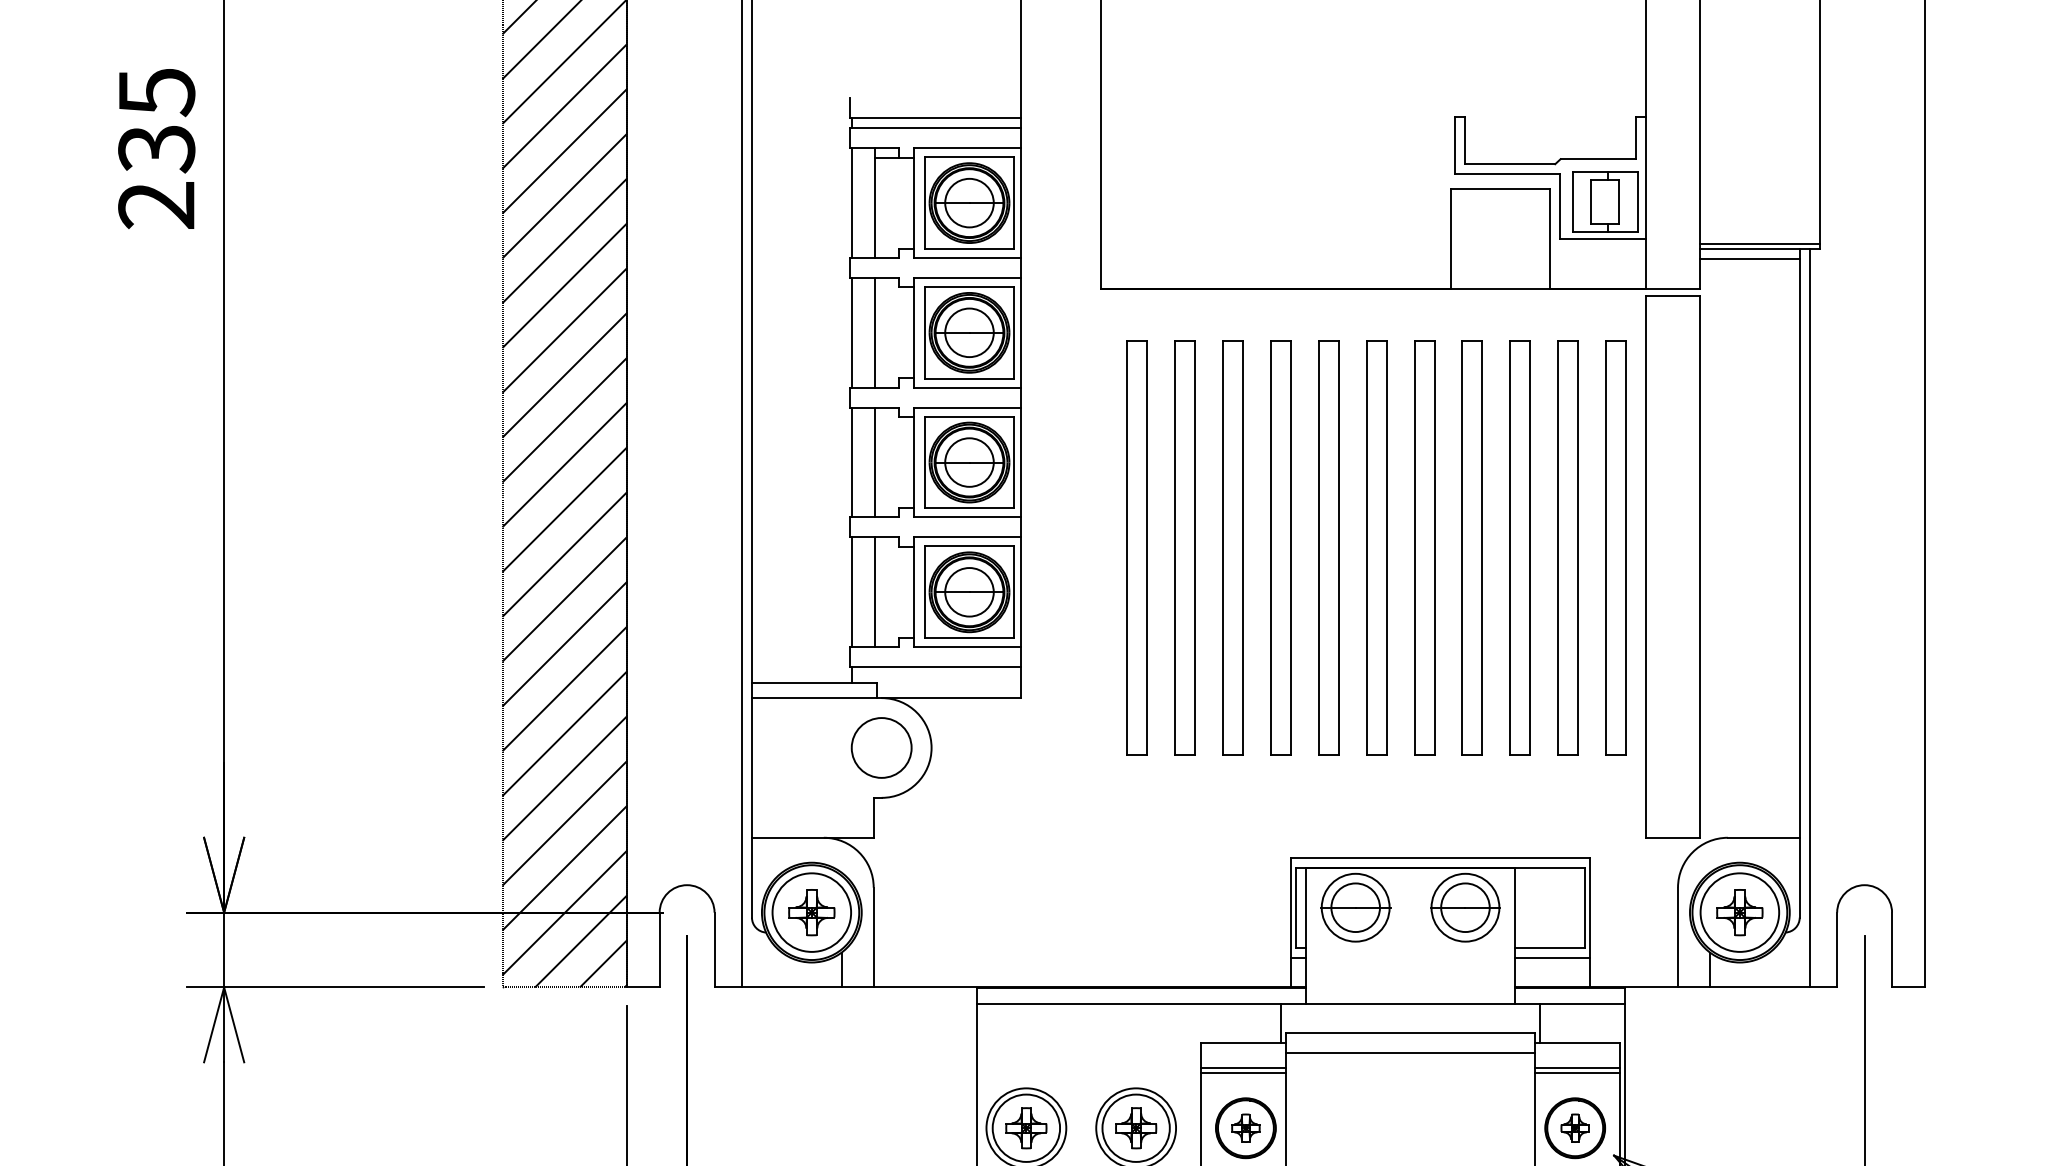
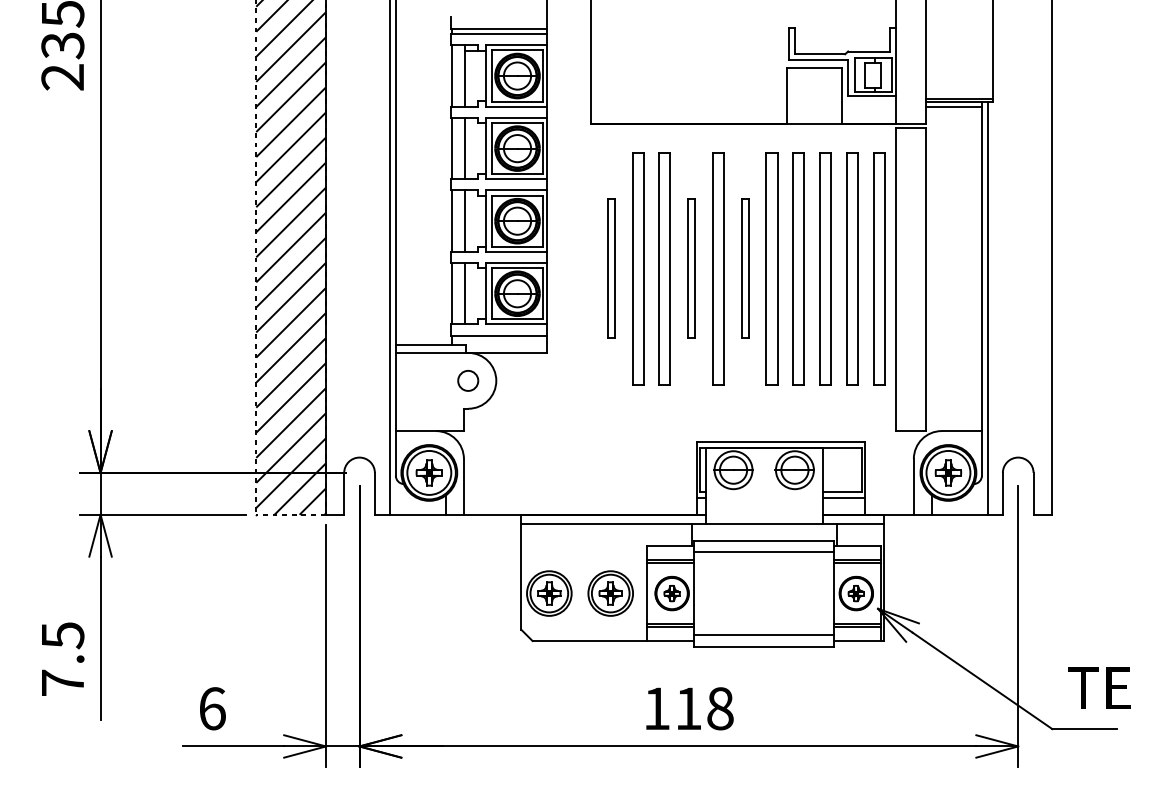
part: (1137, 547) -> (611, 268), size x0.6
part: (1280, 547) -> (691, 268), size x0.6
part: (1377, 547) -> (745, 268), size x0.6
part: (880, 747) -> (467, 380), size x0.6

